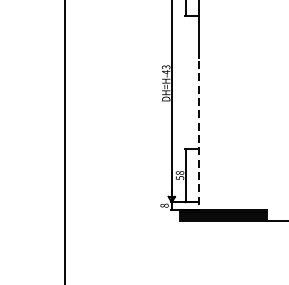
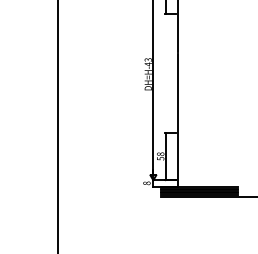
line: (198, 136) -> (177, 121), dashed -> solid

